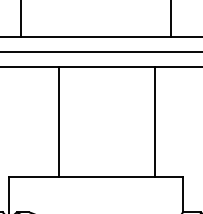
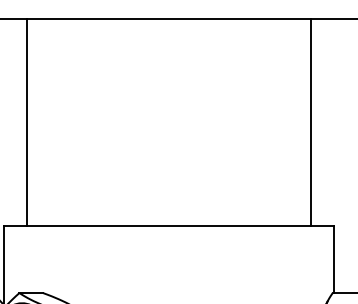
line: (58, 121) -> (26, 121), moved
line: (155, 121) -> (311, 121), moved

